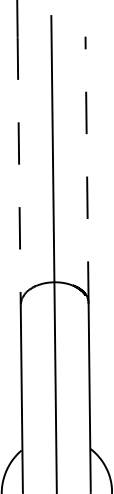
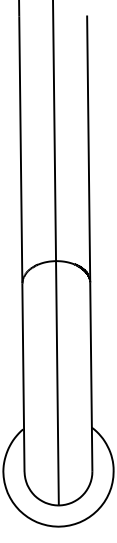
line: (18, 170) -> (20, 149), dashed -> solid
line: (86, 170) -> (88, 149), dashed -> solid

